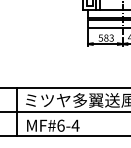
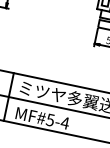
text: (60, 125) -> (49, 119), MF#6-4 -> MF#5-4

